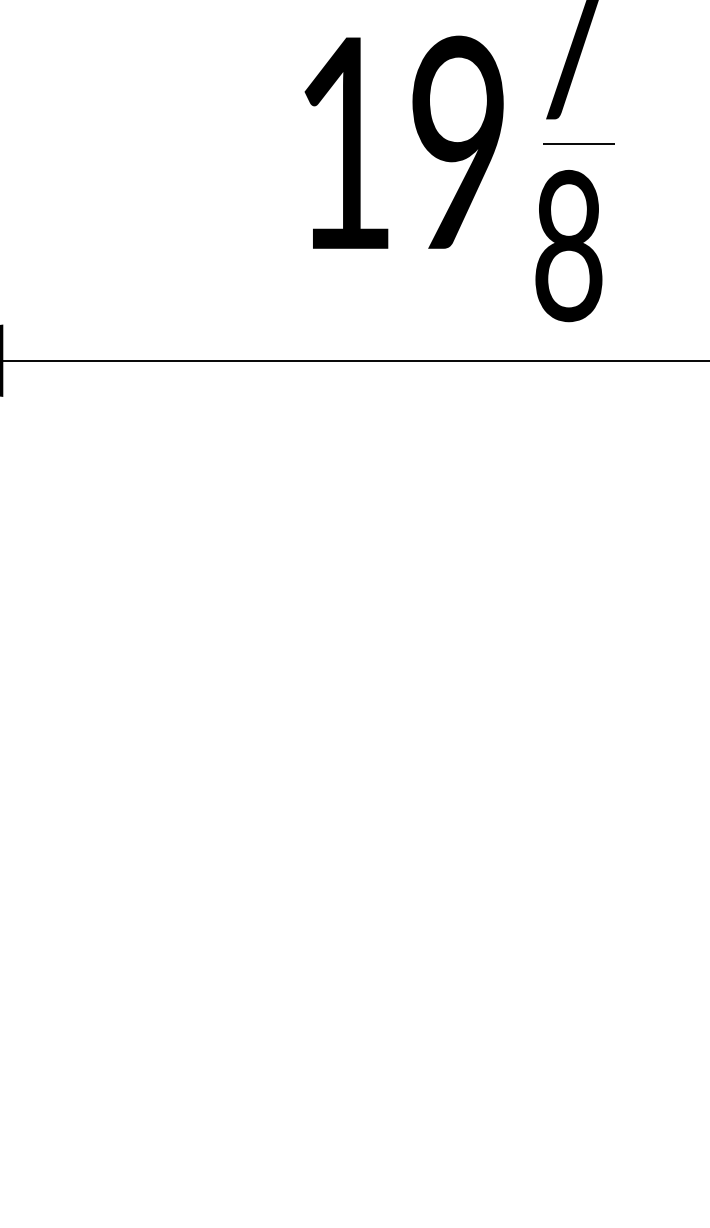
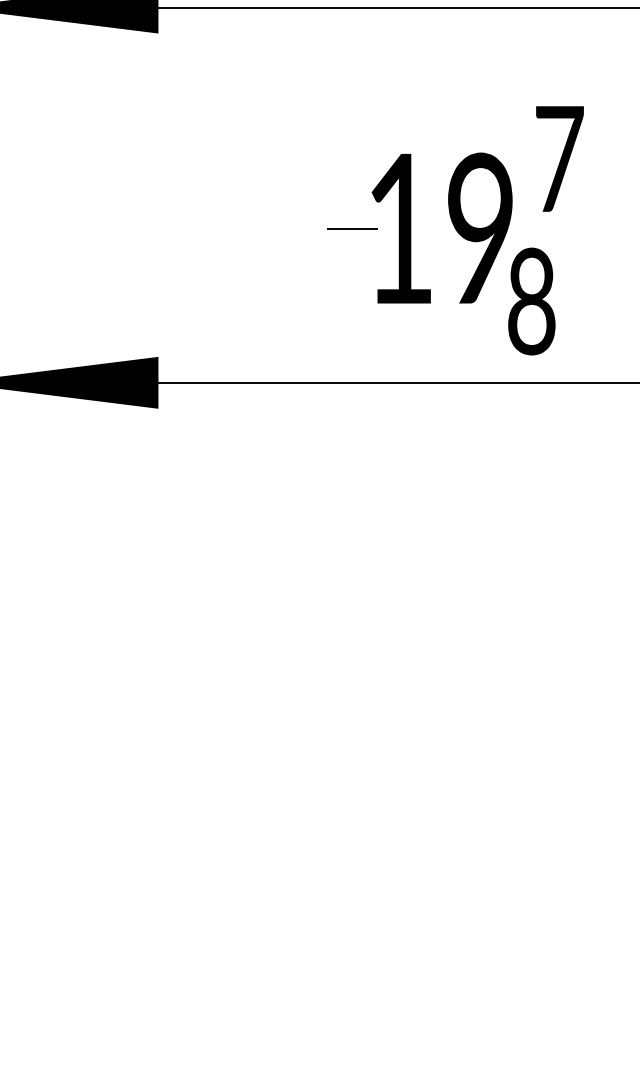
line: (578, 142) -> (352, 228), moved
text: (568, 245) -> (531, 301), moved

